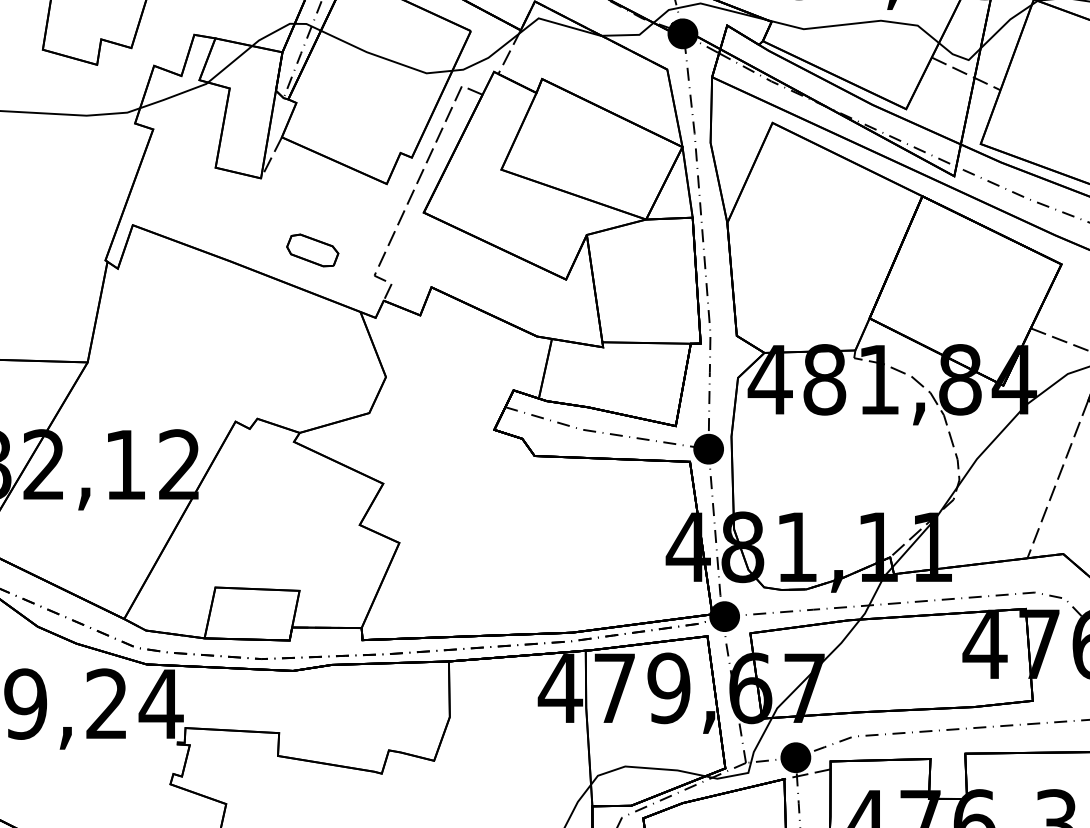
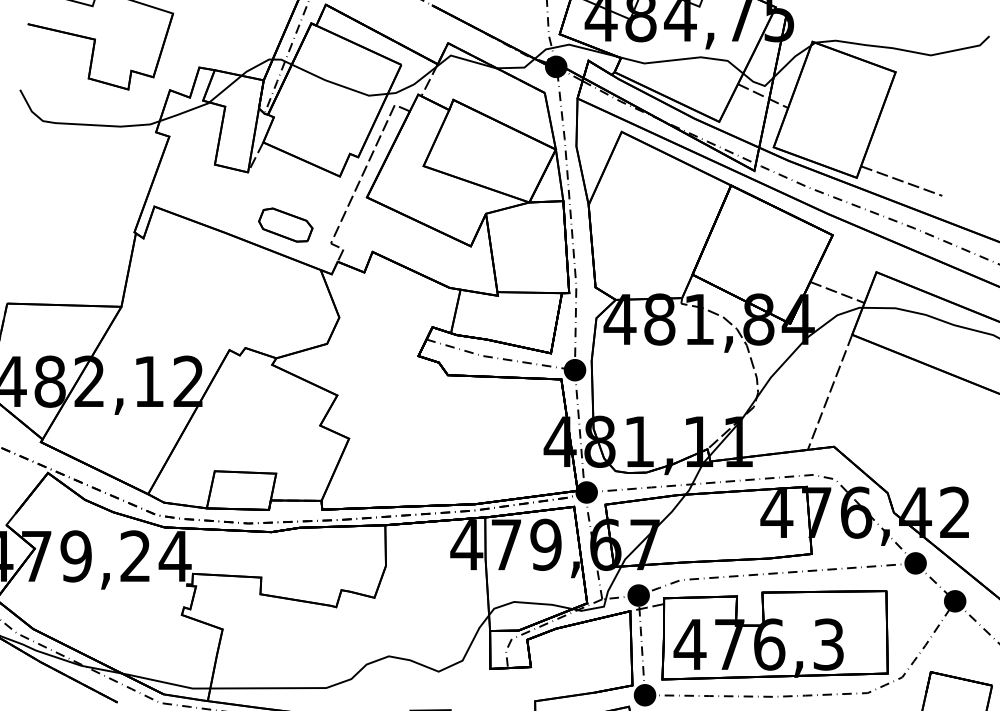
part: (312, 249) -> (285, 224), size x1.43

